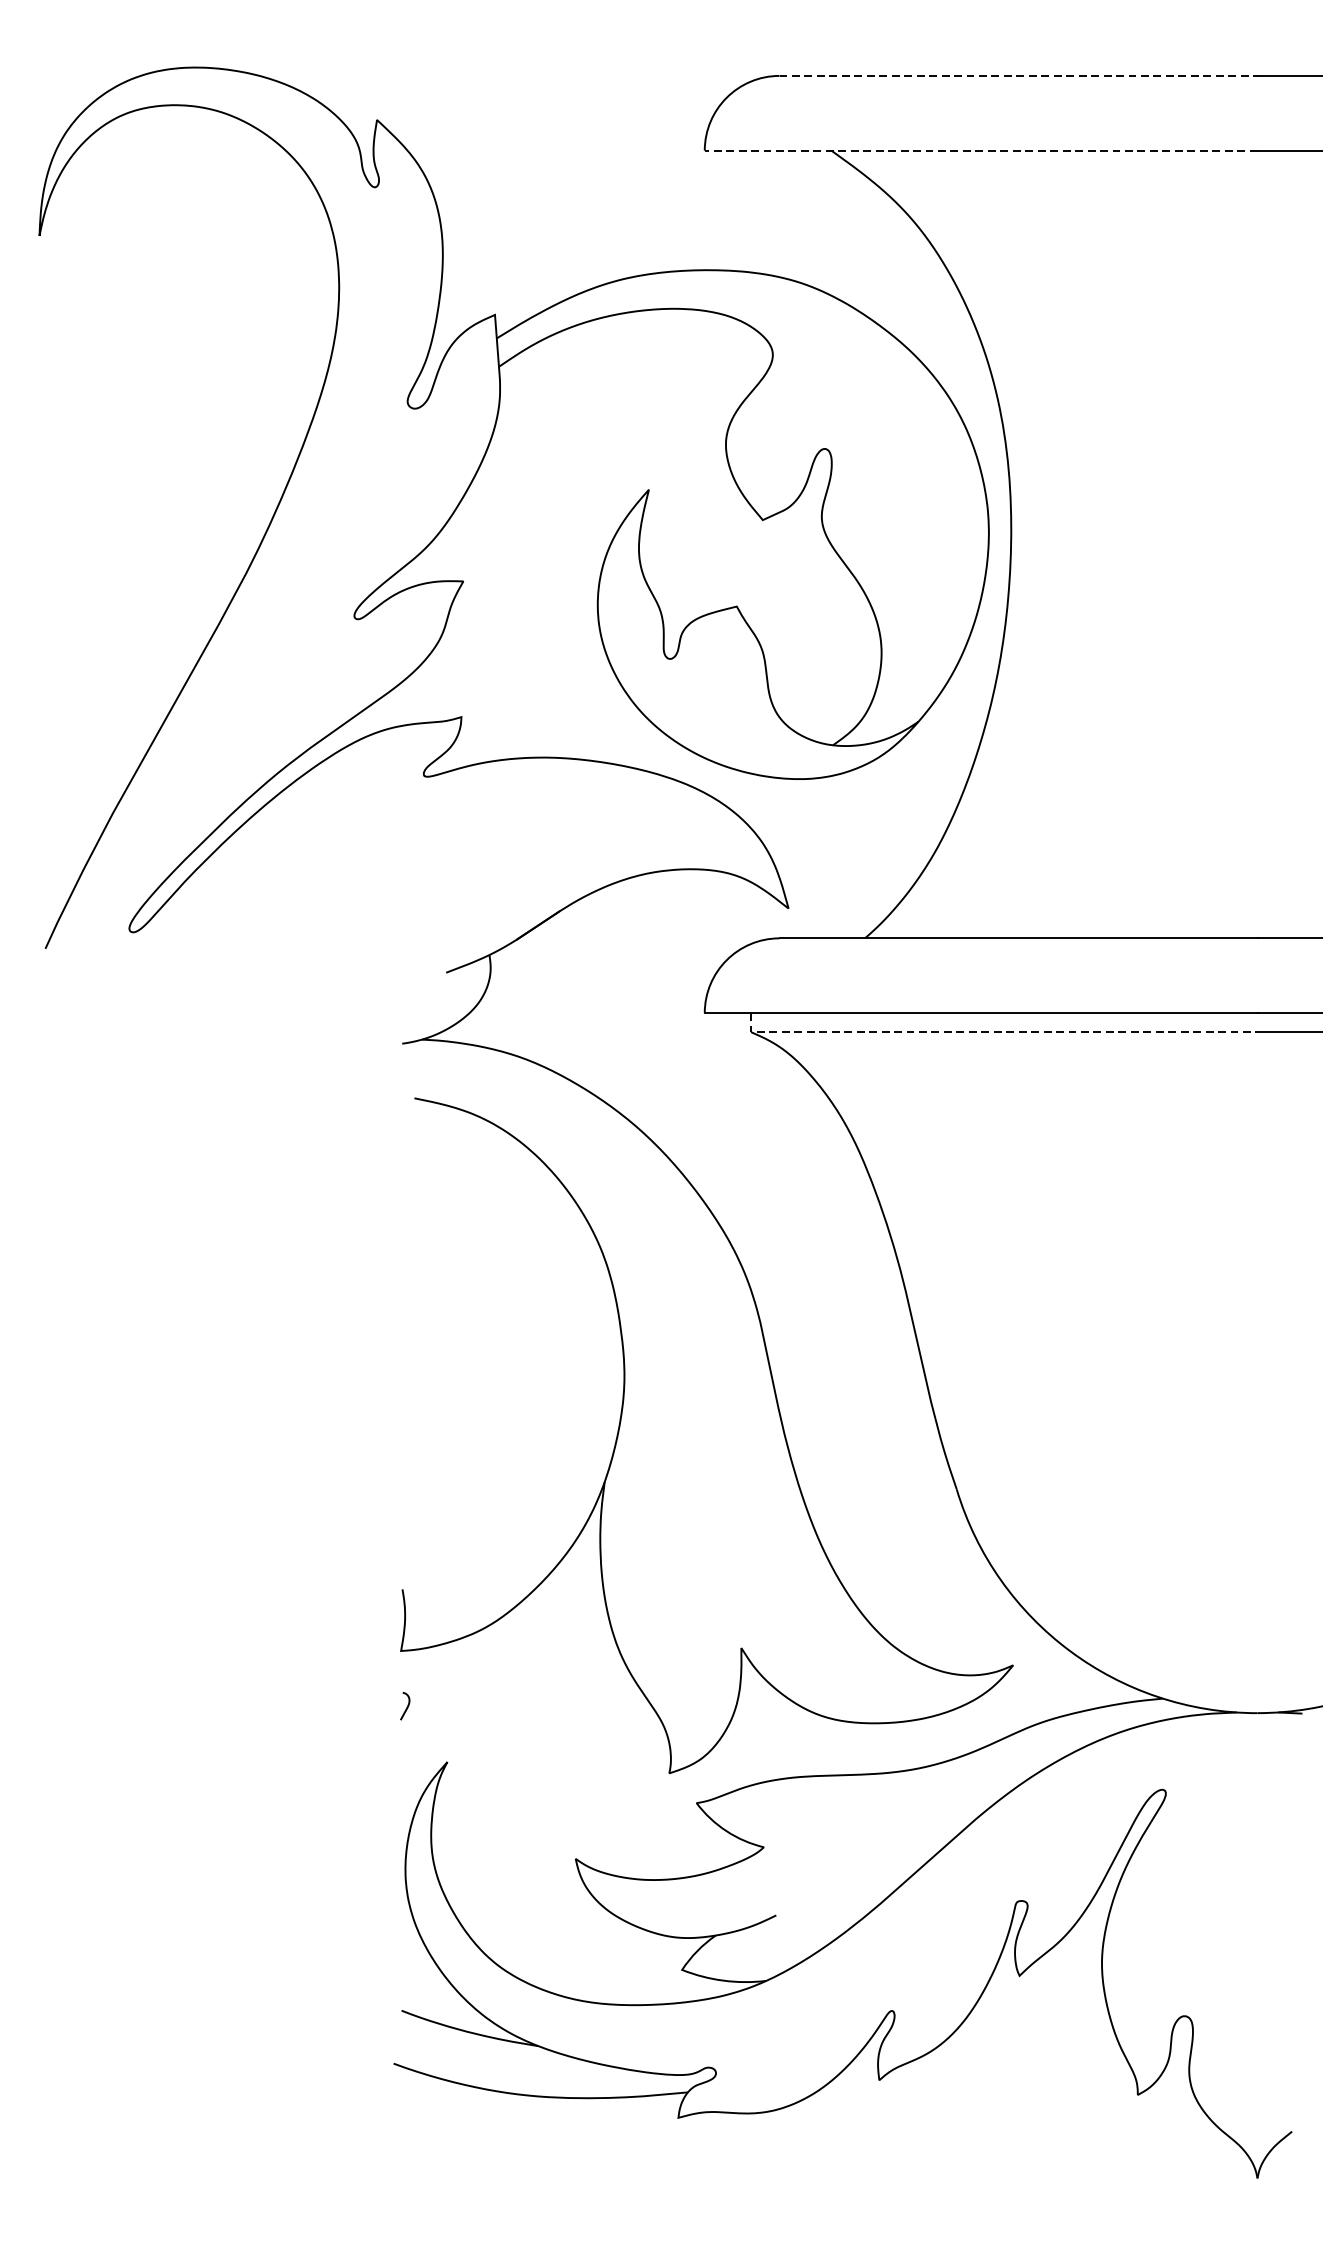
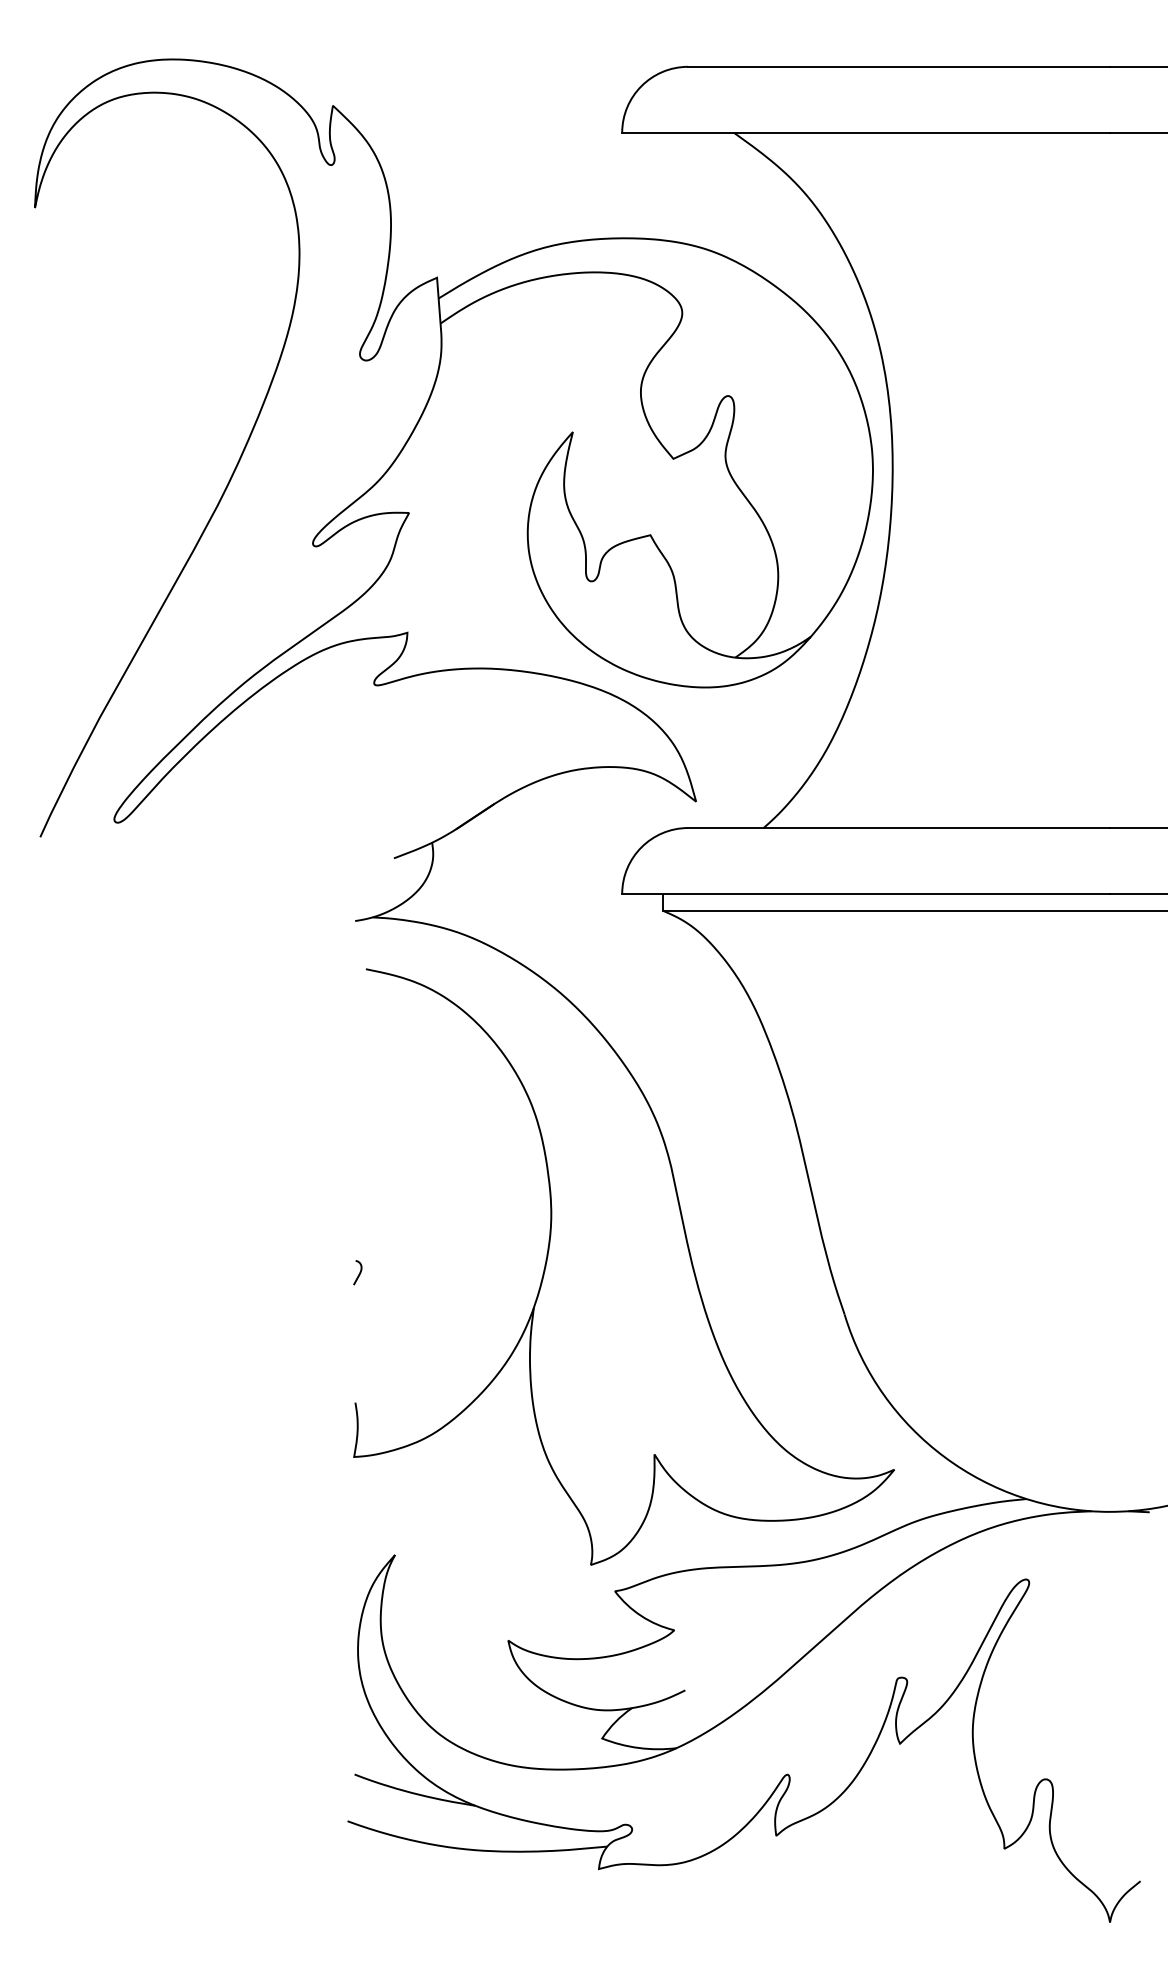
line: (1018, 75) -> (899, 66), dashed -> solid
line: (981, 150) -> (866, 132), dashed -> solid
line: (994, 1031) -> (877, 910), dashed -> solid
curve: (407, 1705) -> (359, 1272), moved

